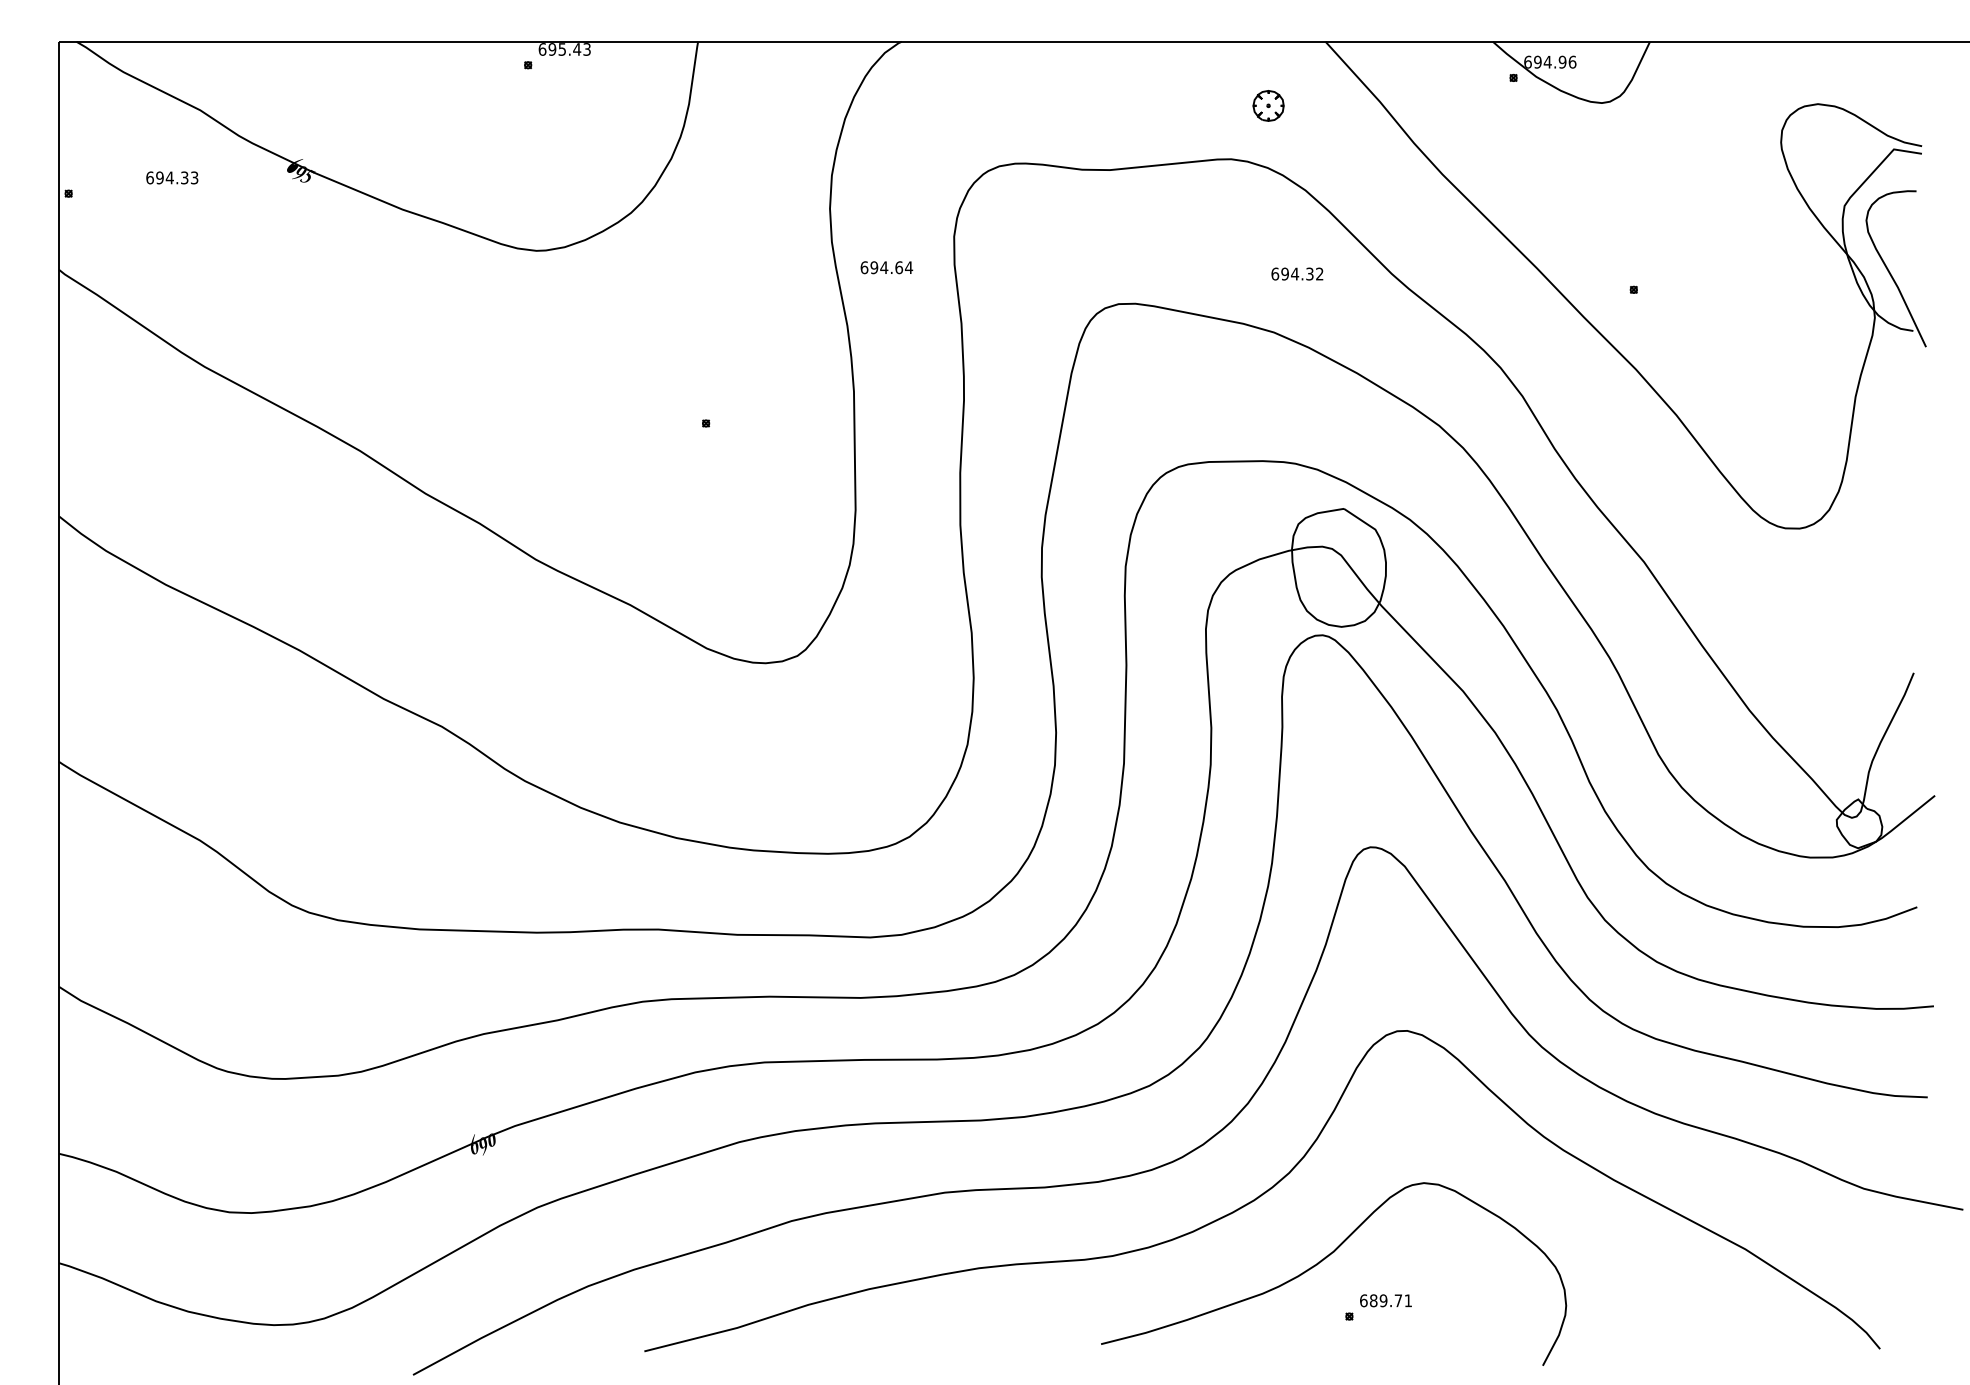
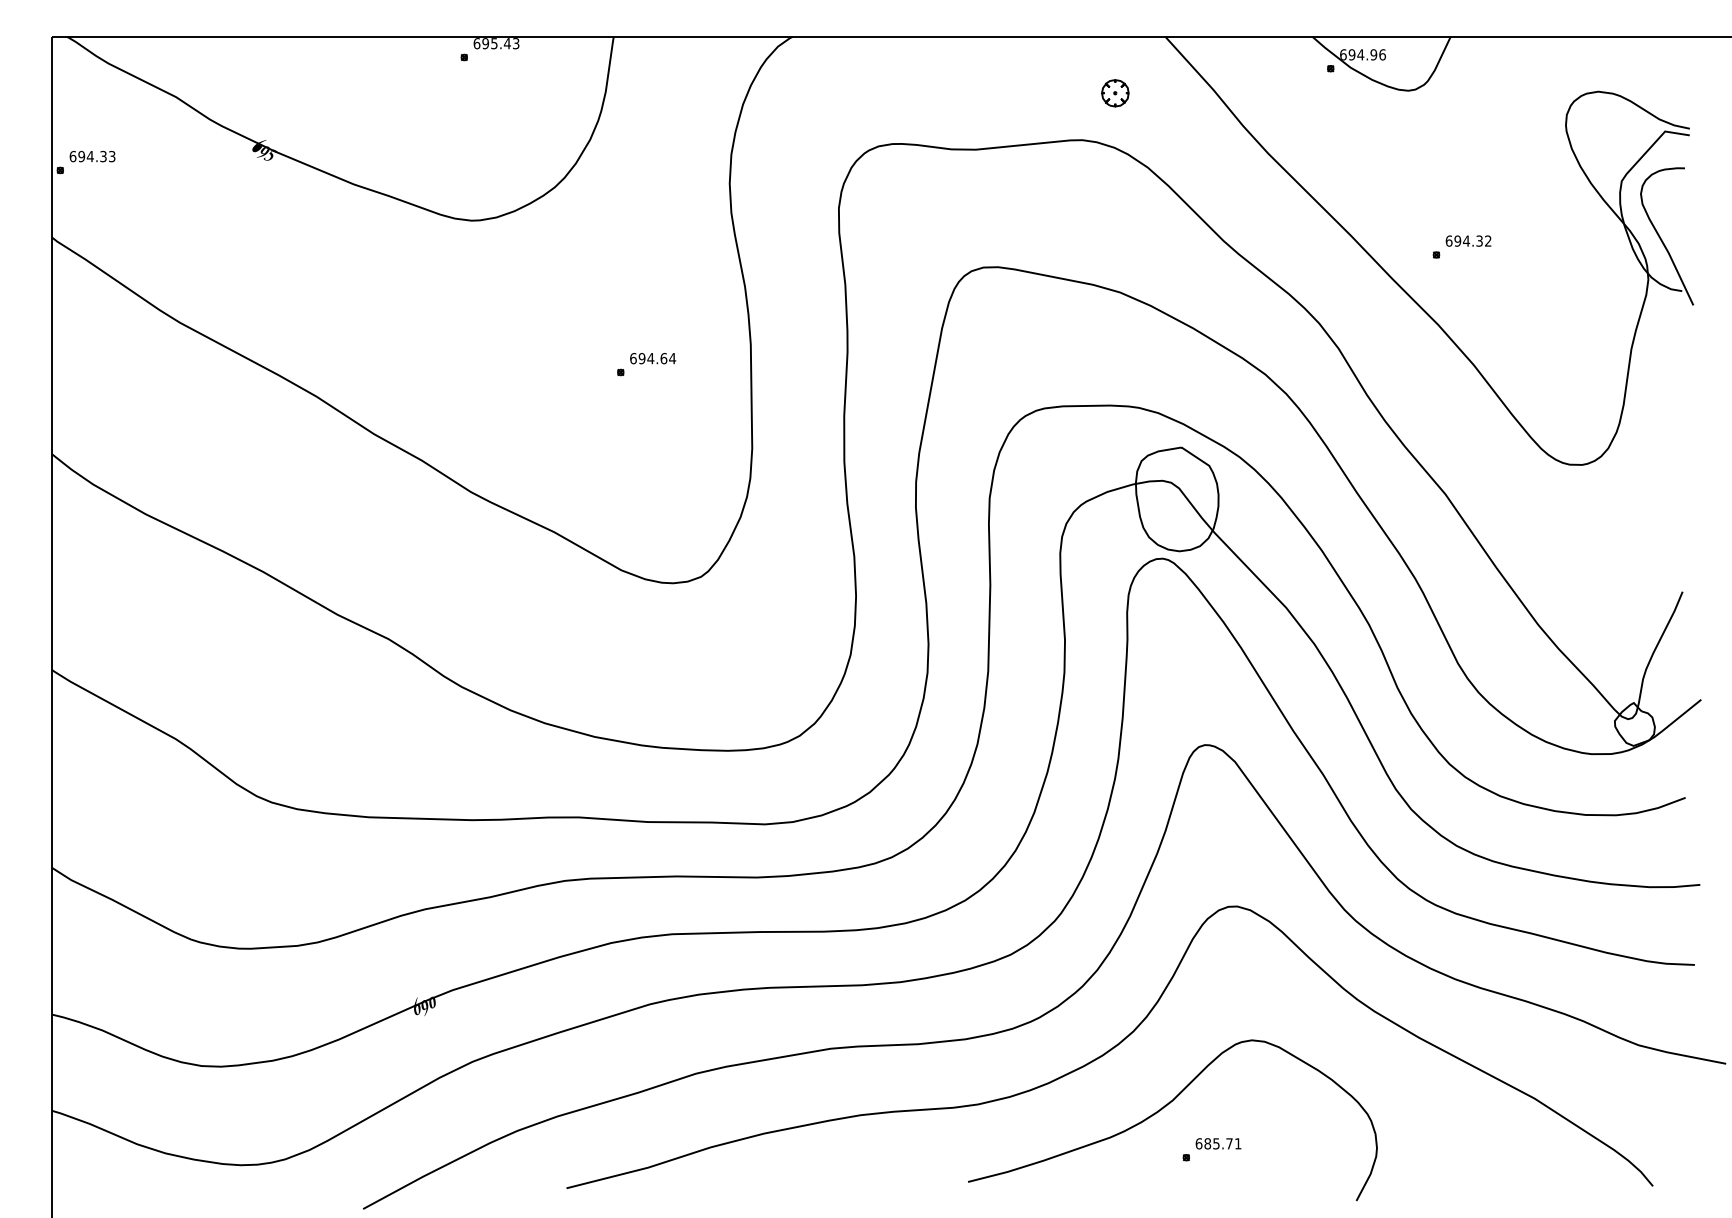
text: (172, 177) -> (92, 156), moved
text: (886, 267) -> (652, 358), moved
text: (1297, 273) -> (1468, 240), moved
text: (1383, 1300) -> (1216, 1143), 689.71 -> 685.71

